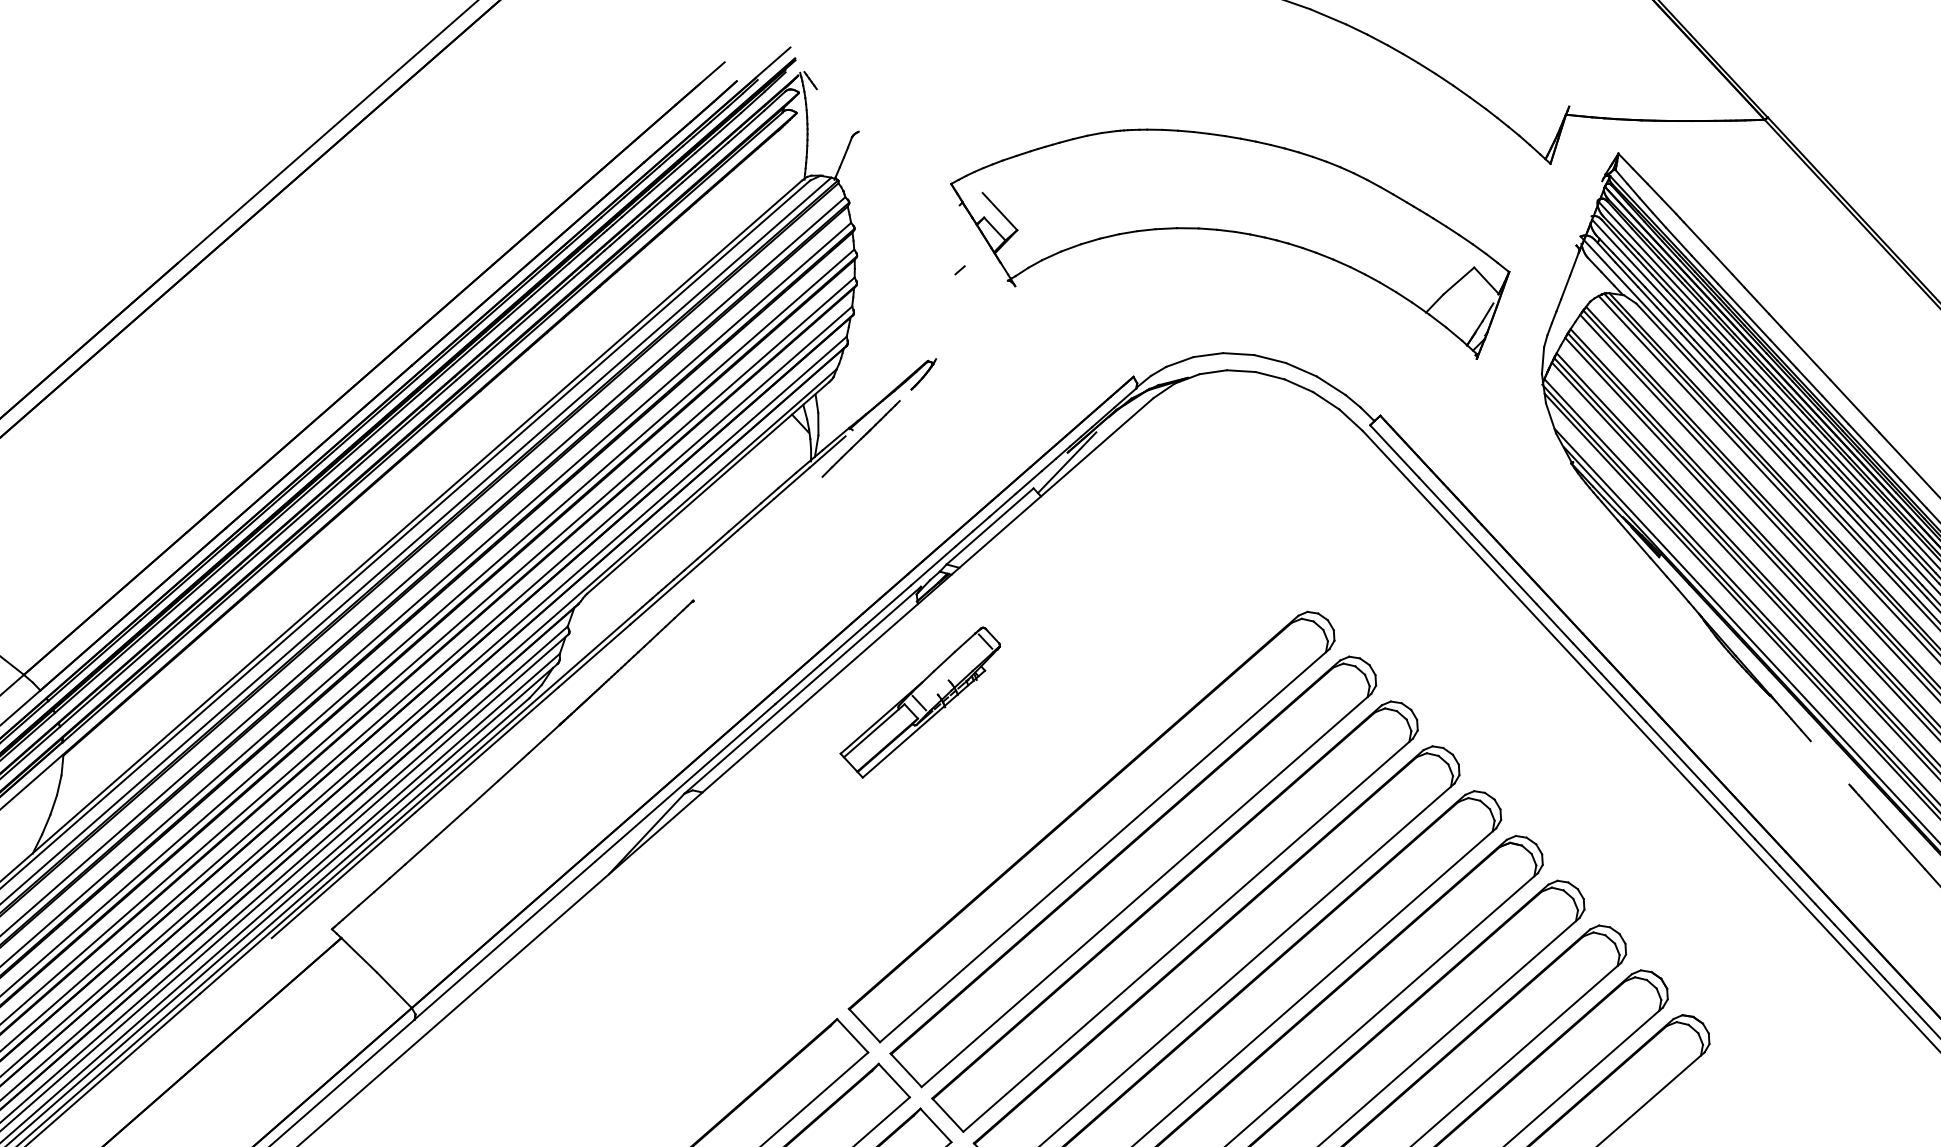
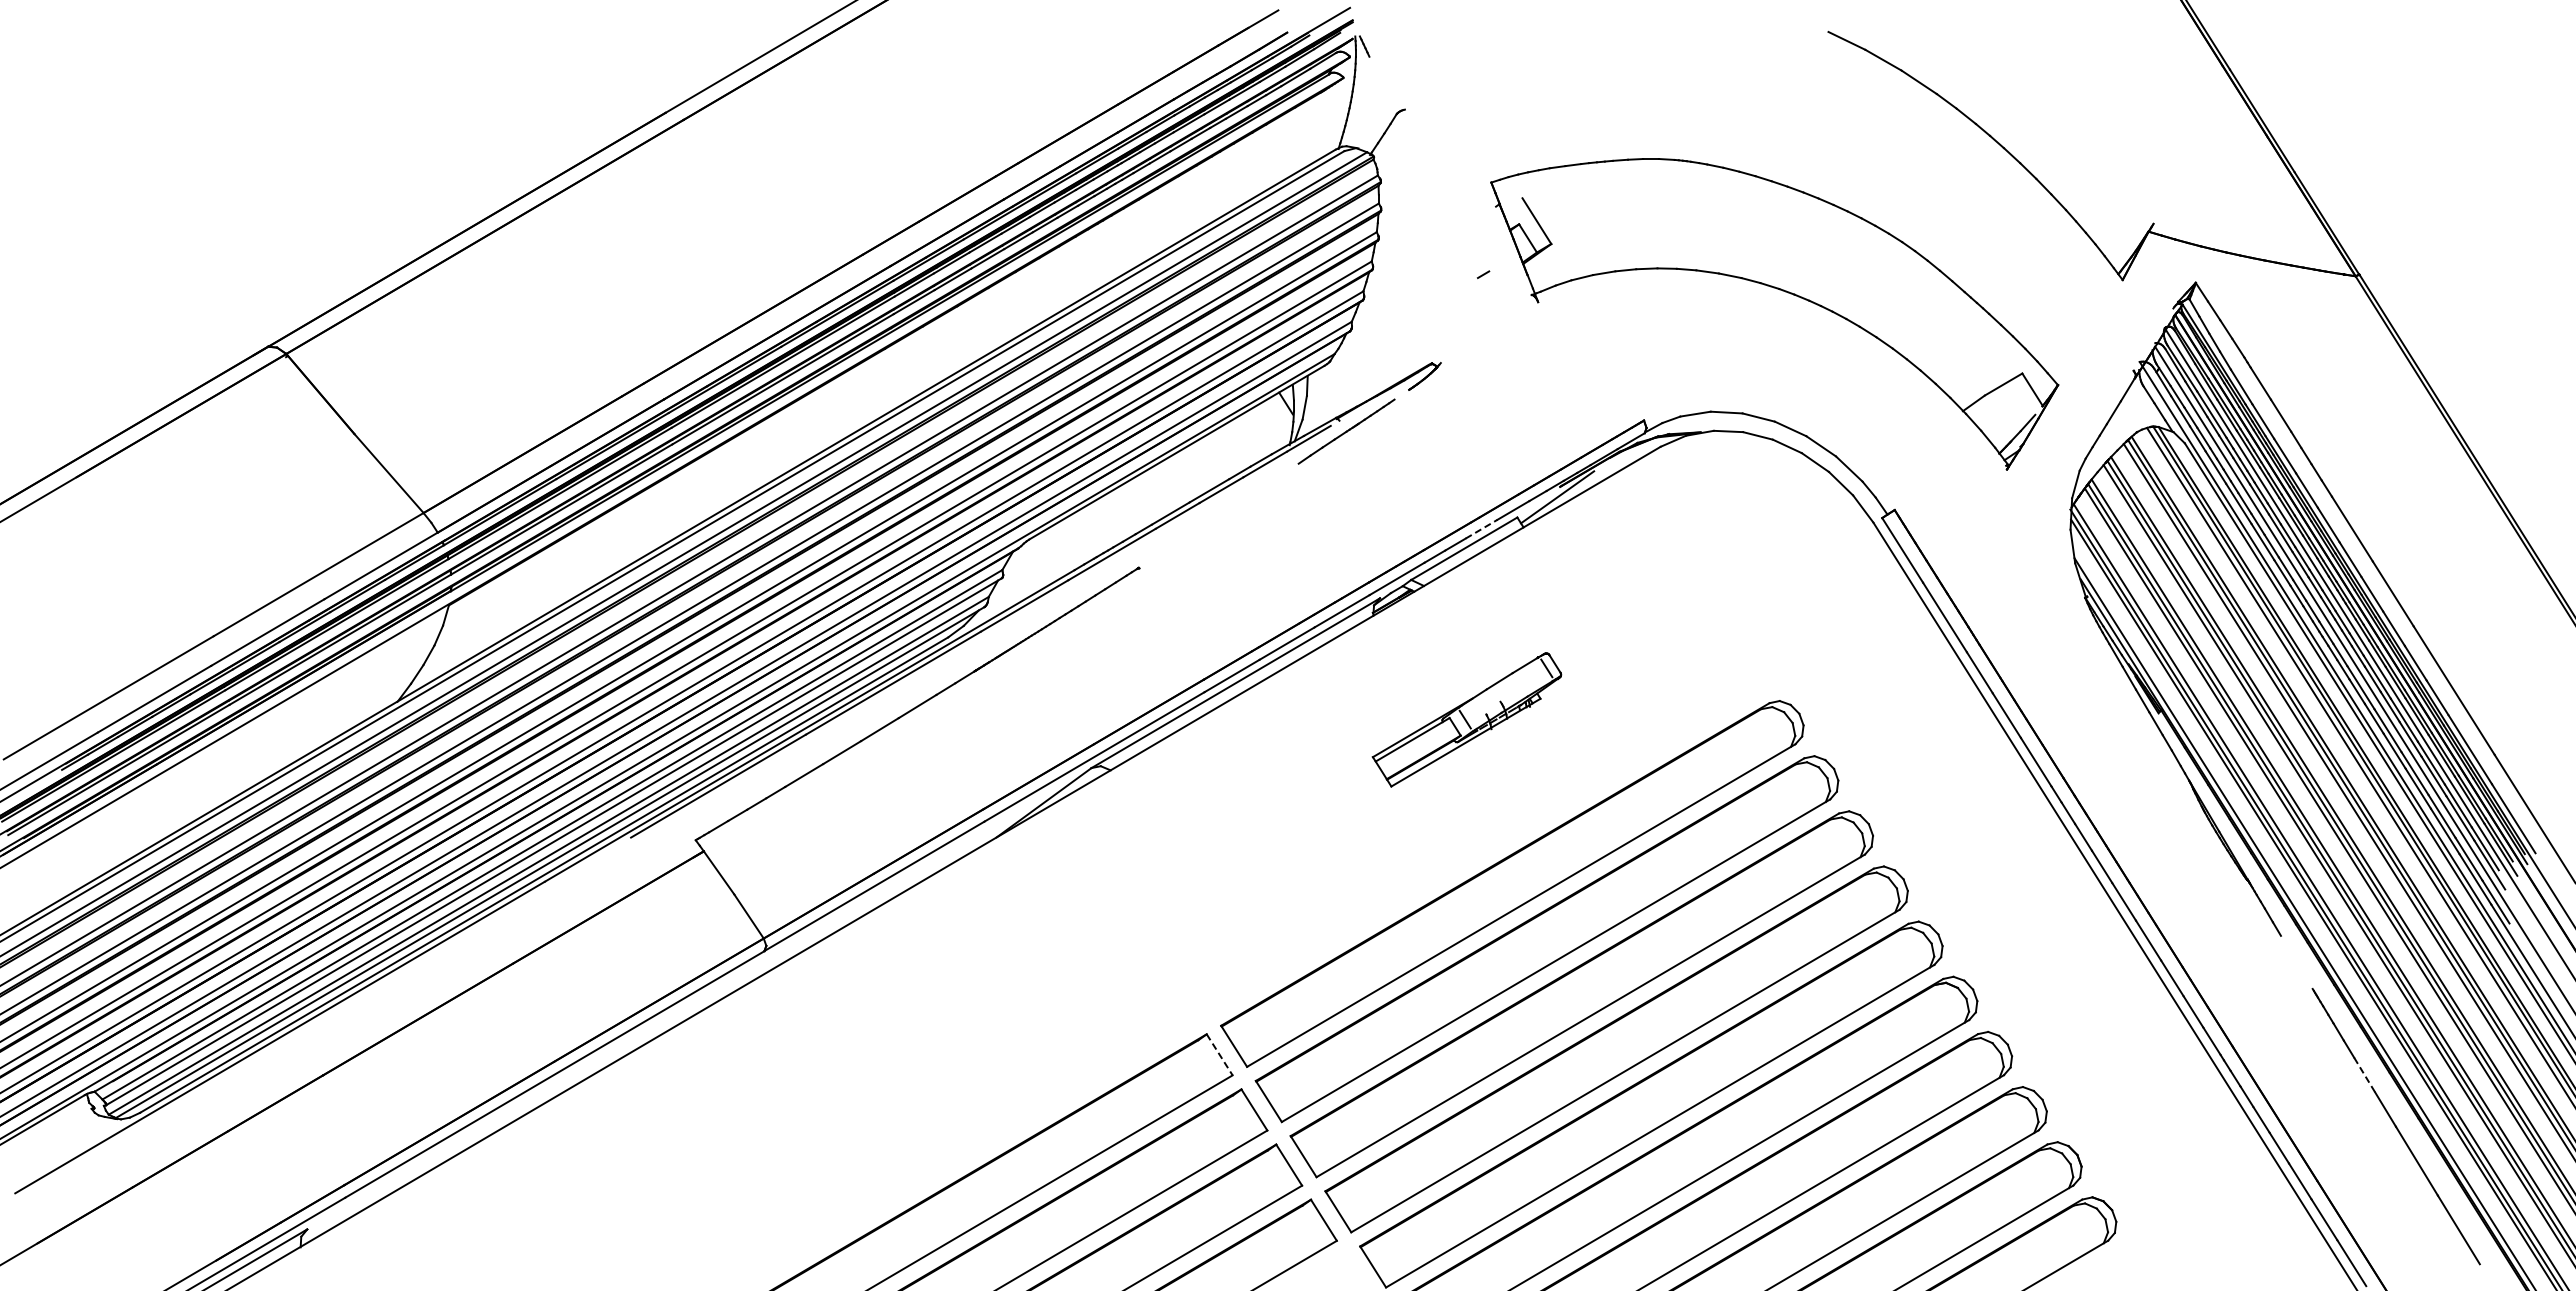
line: (1003, 504) -> (1482, 528), solid -> dashed
part: (920, 702) -> (1466, 719), moved
line: (1912, 855) -> (2364, 1075), solid -> dashed
line: (852, 1036) -> (1219, 1055), solid -> dashed

